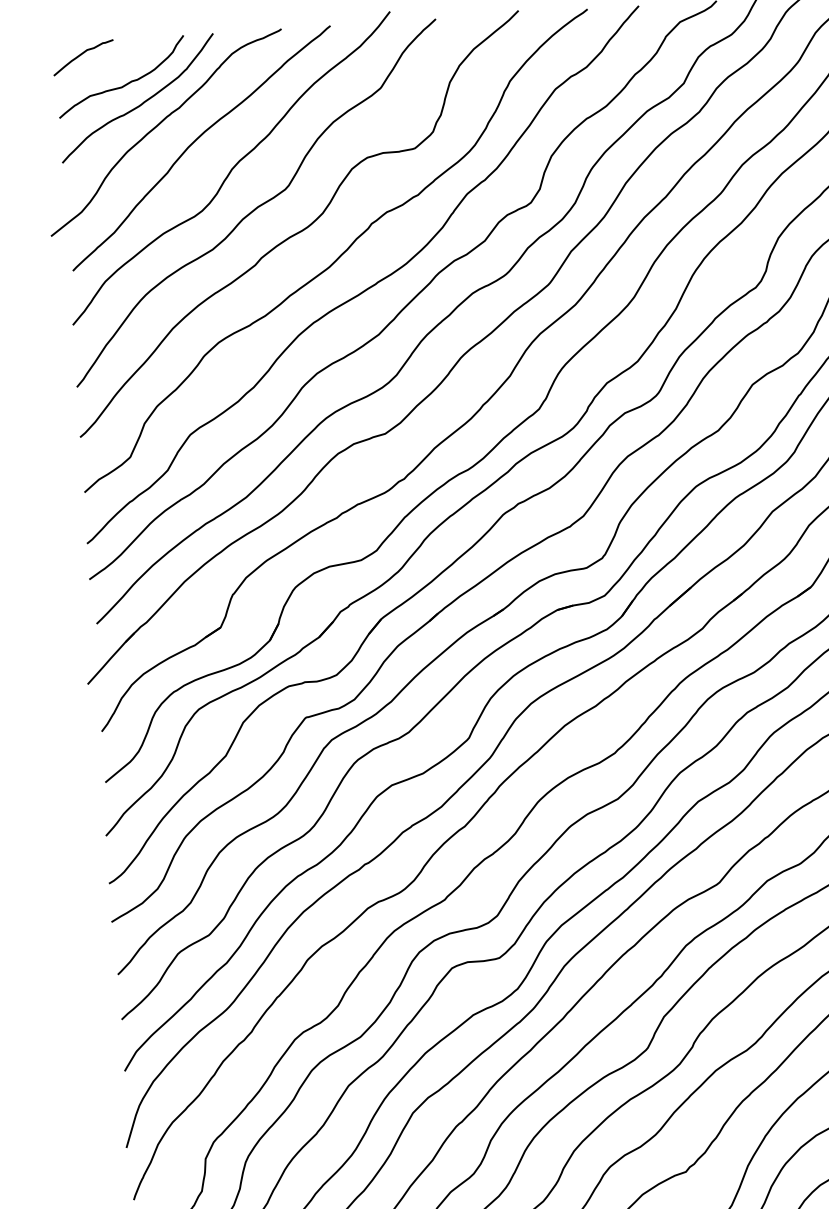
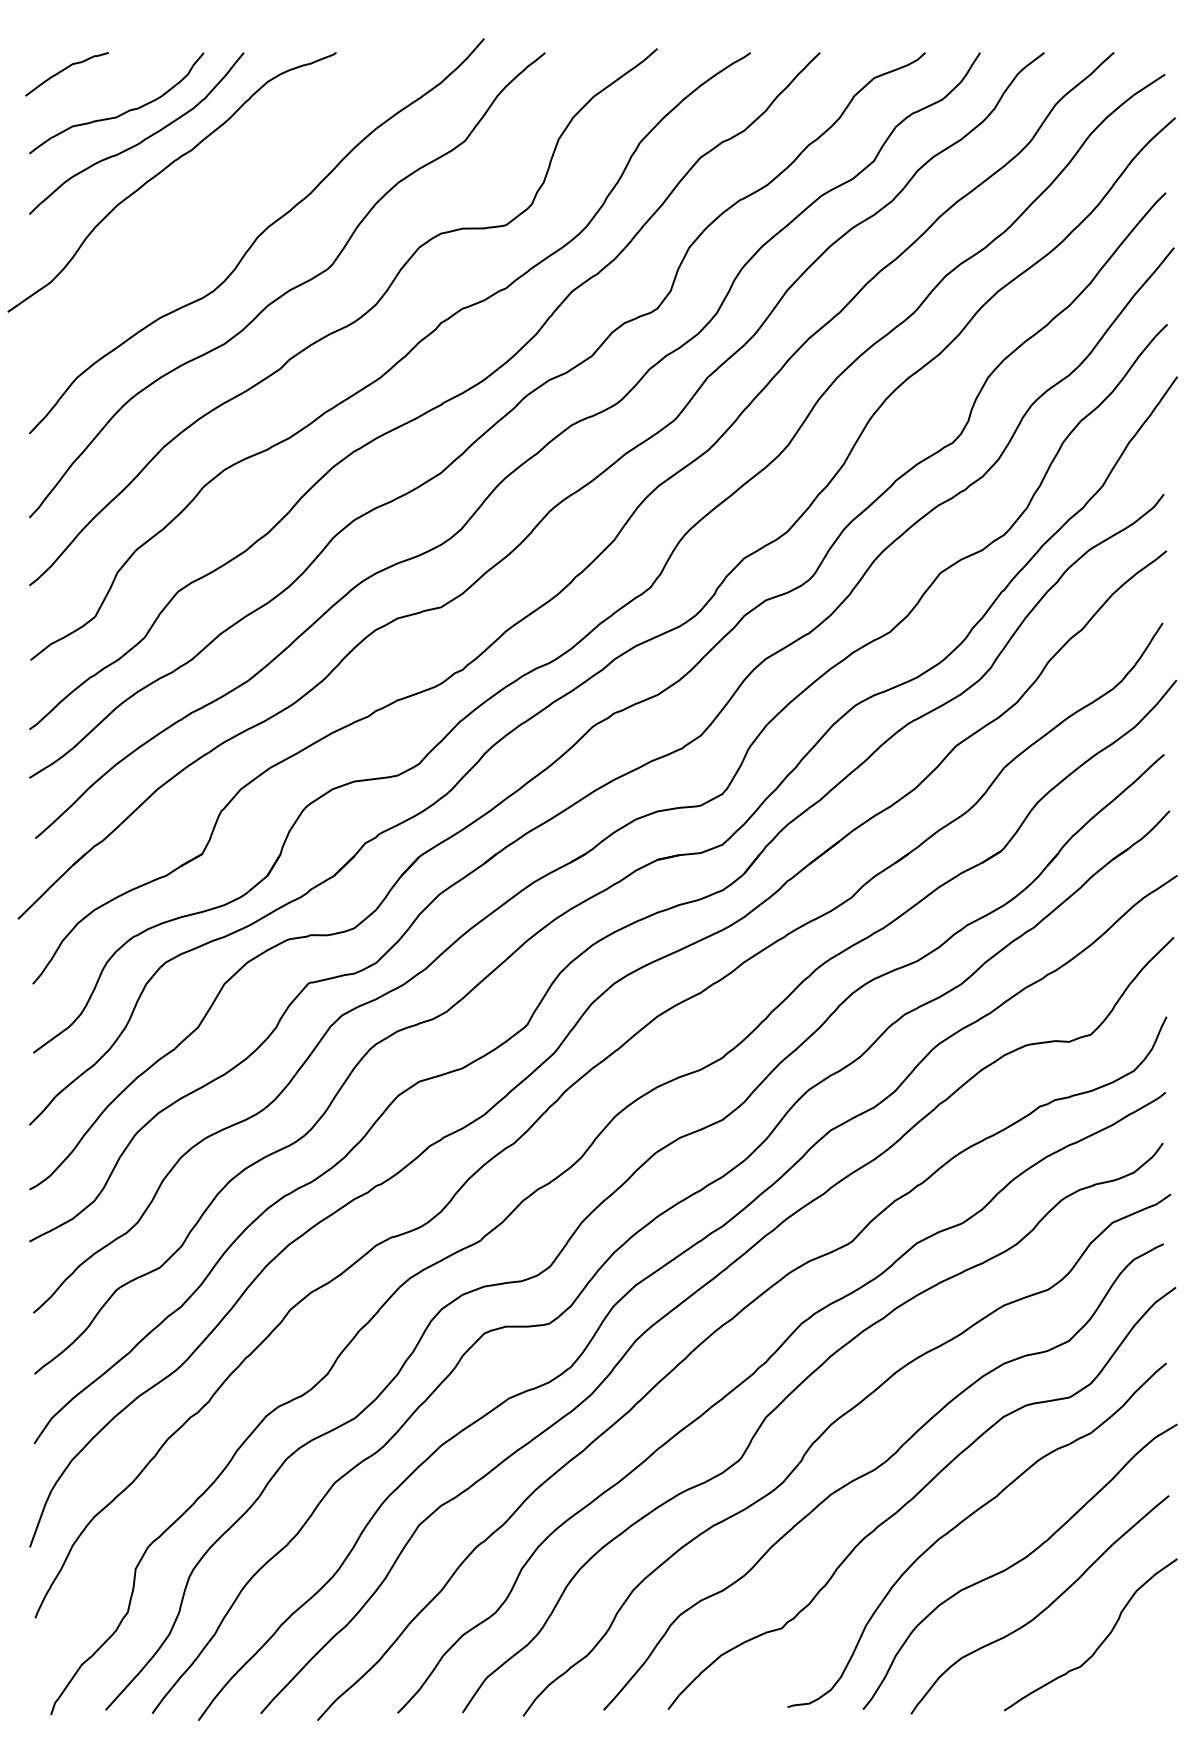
curve: (196, 141) -> (211, 196), removed

